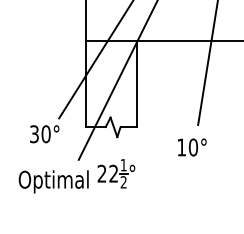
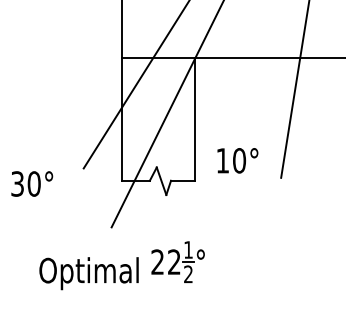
text: (44, 133) -> (32, 183), moved
text: (192, 147) -> (237, 160), moved
part: (76, 176) -> (121, 265), moved

